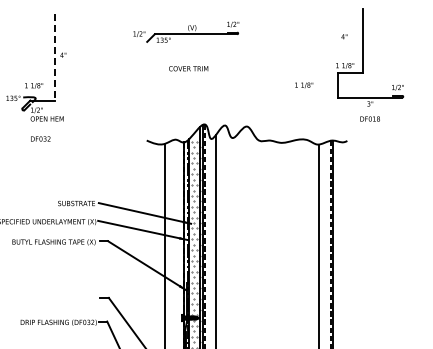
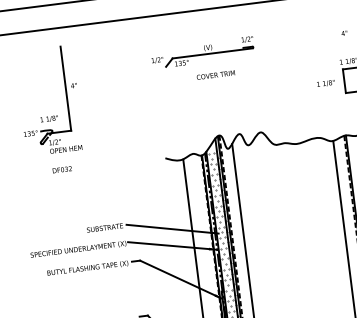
part: (186, 31) -> (202, 51), moved
line: (54, 57) -> (65, 88), dashed -> solid
text: (188, 68) -> (215, 74), moved
text: (304, 85) -> (326, 83), moved

